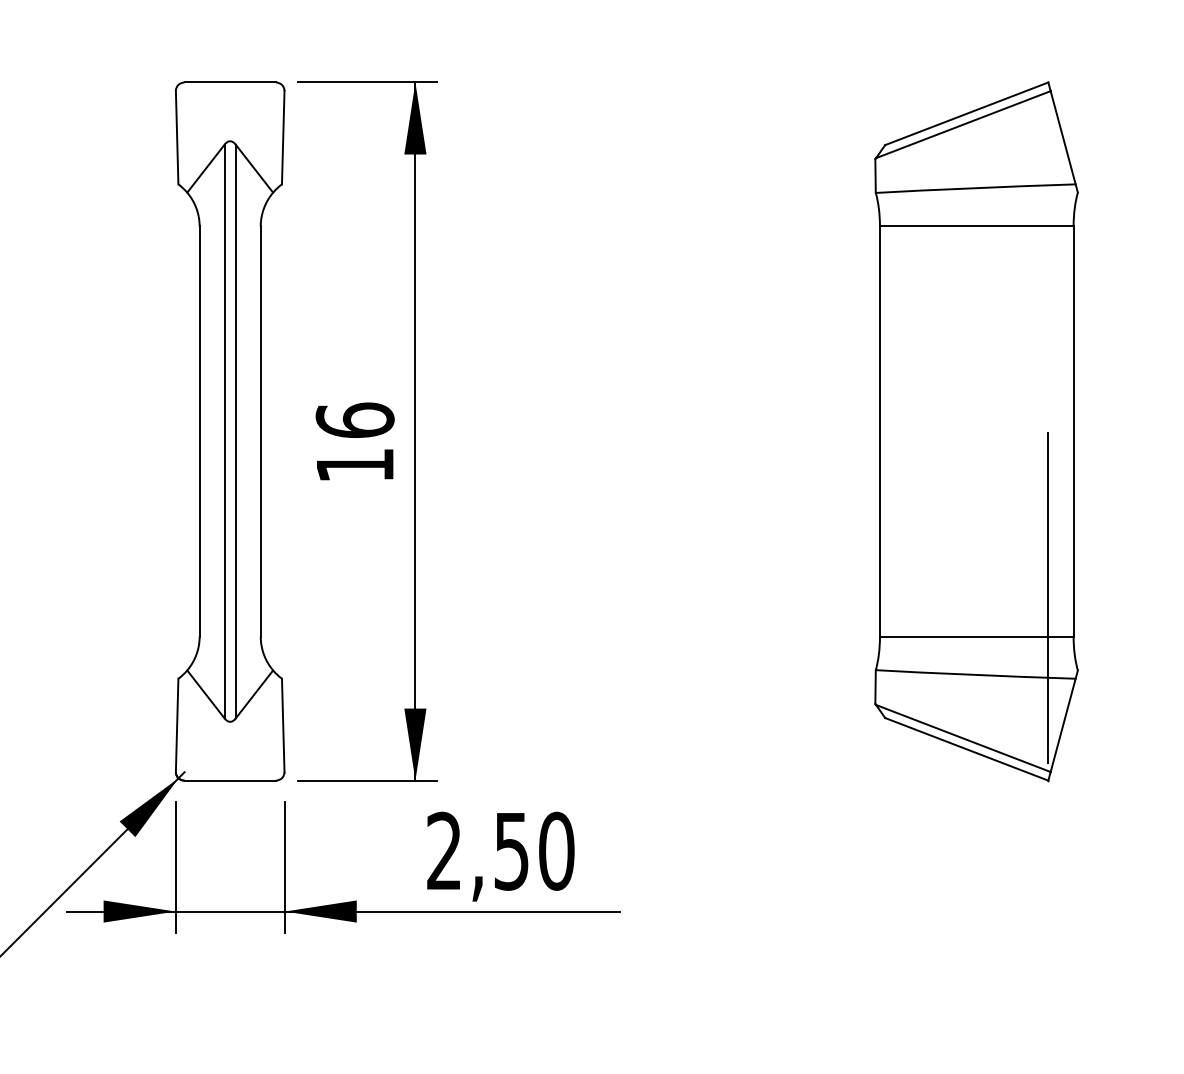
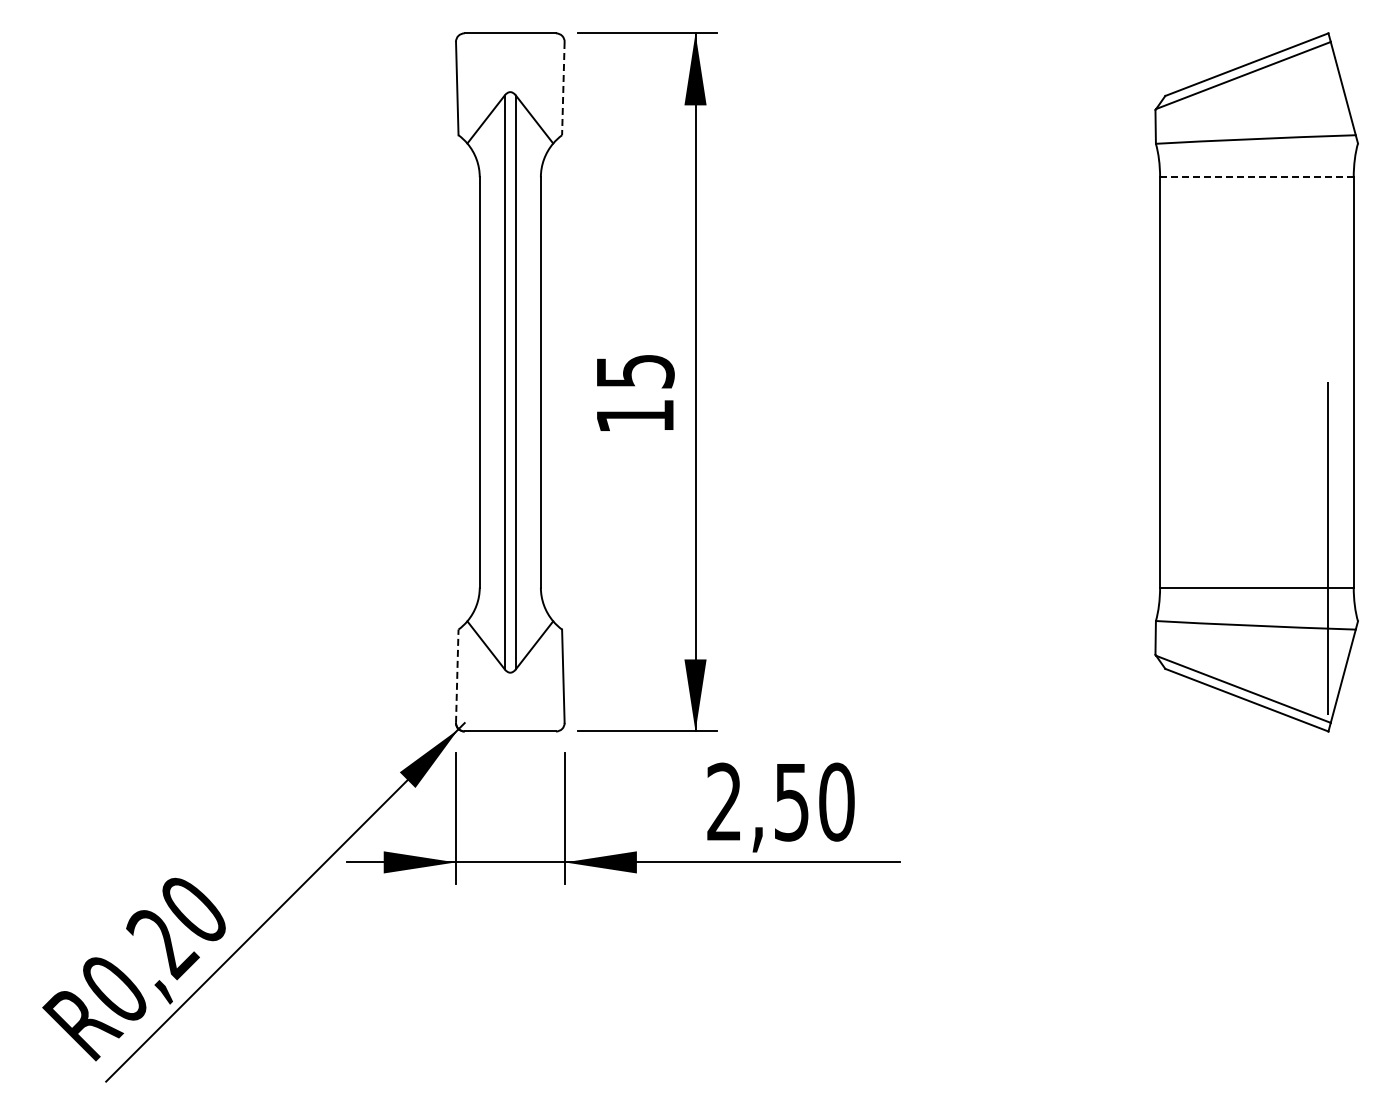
line: (283, 137) -> (563, 88), solid -> dashed
line: (976, 226) -> (1256, 177), solid -> dashed
text: (354, 419) -> (634, 370), 16 -> 15
line: (177, 725) -> (457, 676), solid -> dashed

